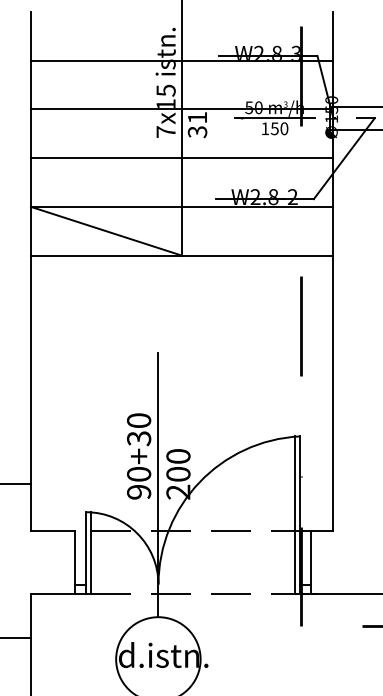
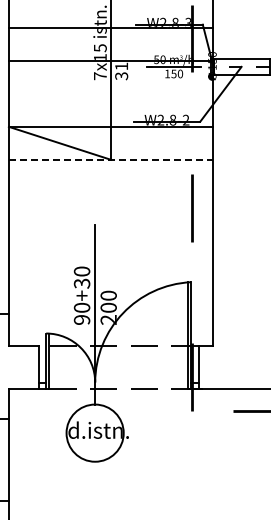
line: (181, 157) -> (110, 93), removed
line: (182, 255) -> (111, 159), solid -> dashed

